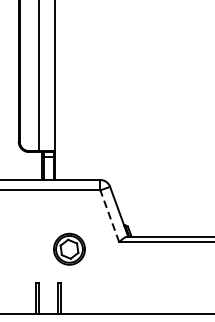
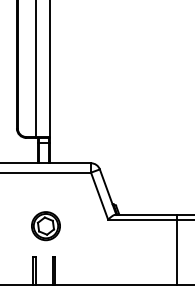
line: (109, 216) -> (99, 196), dashed -> solid
part: (68, 249) -> (45, 226), moved
line: (195, 275) -> (177, 249), added

